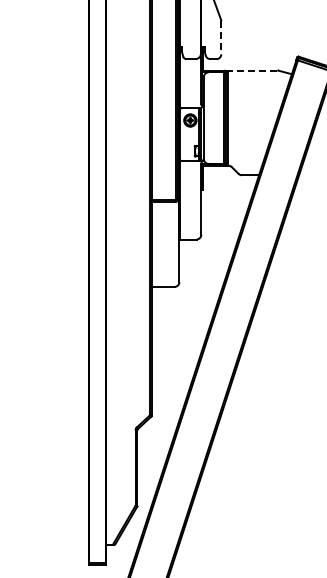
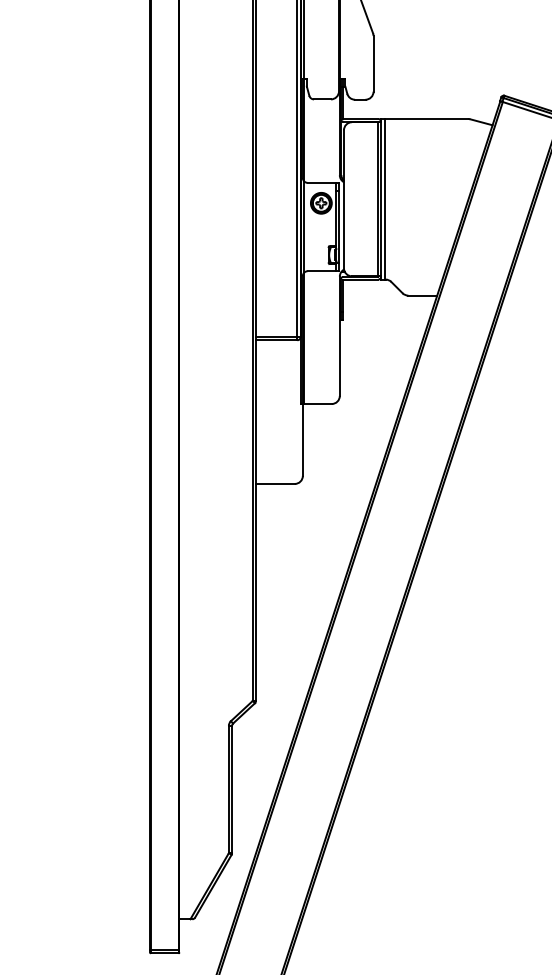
line: (221, 37) -> (373, 63), dashed -> solid
line: (252, 70) -> (426, 118), dashed -> solid

